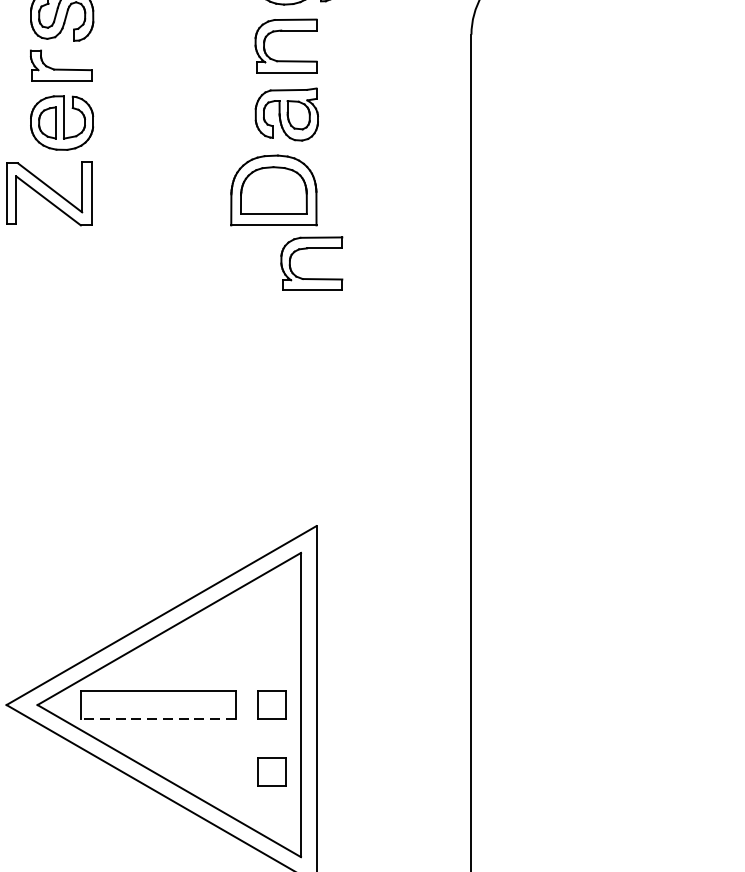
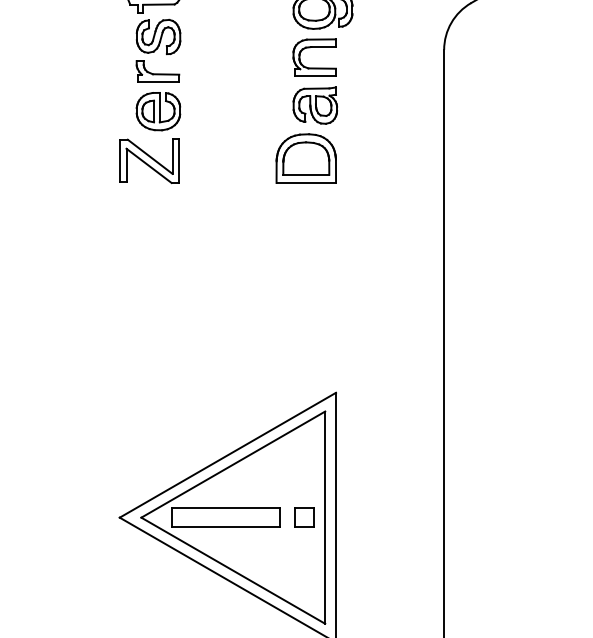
part: (311, 249) -> (332, 199), removed
line: (158, 719) -> (225, 527), dashed -> solid
part: (271, 772) -> (304, 564), removed

